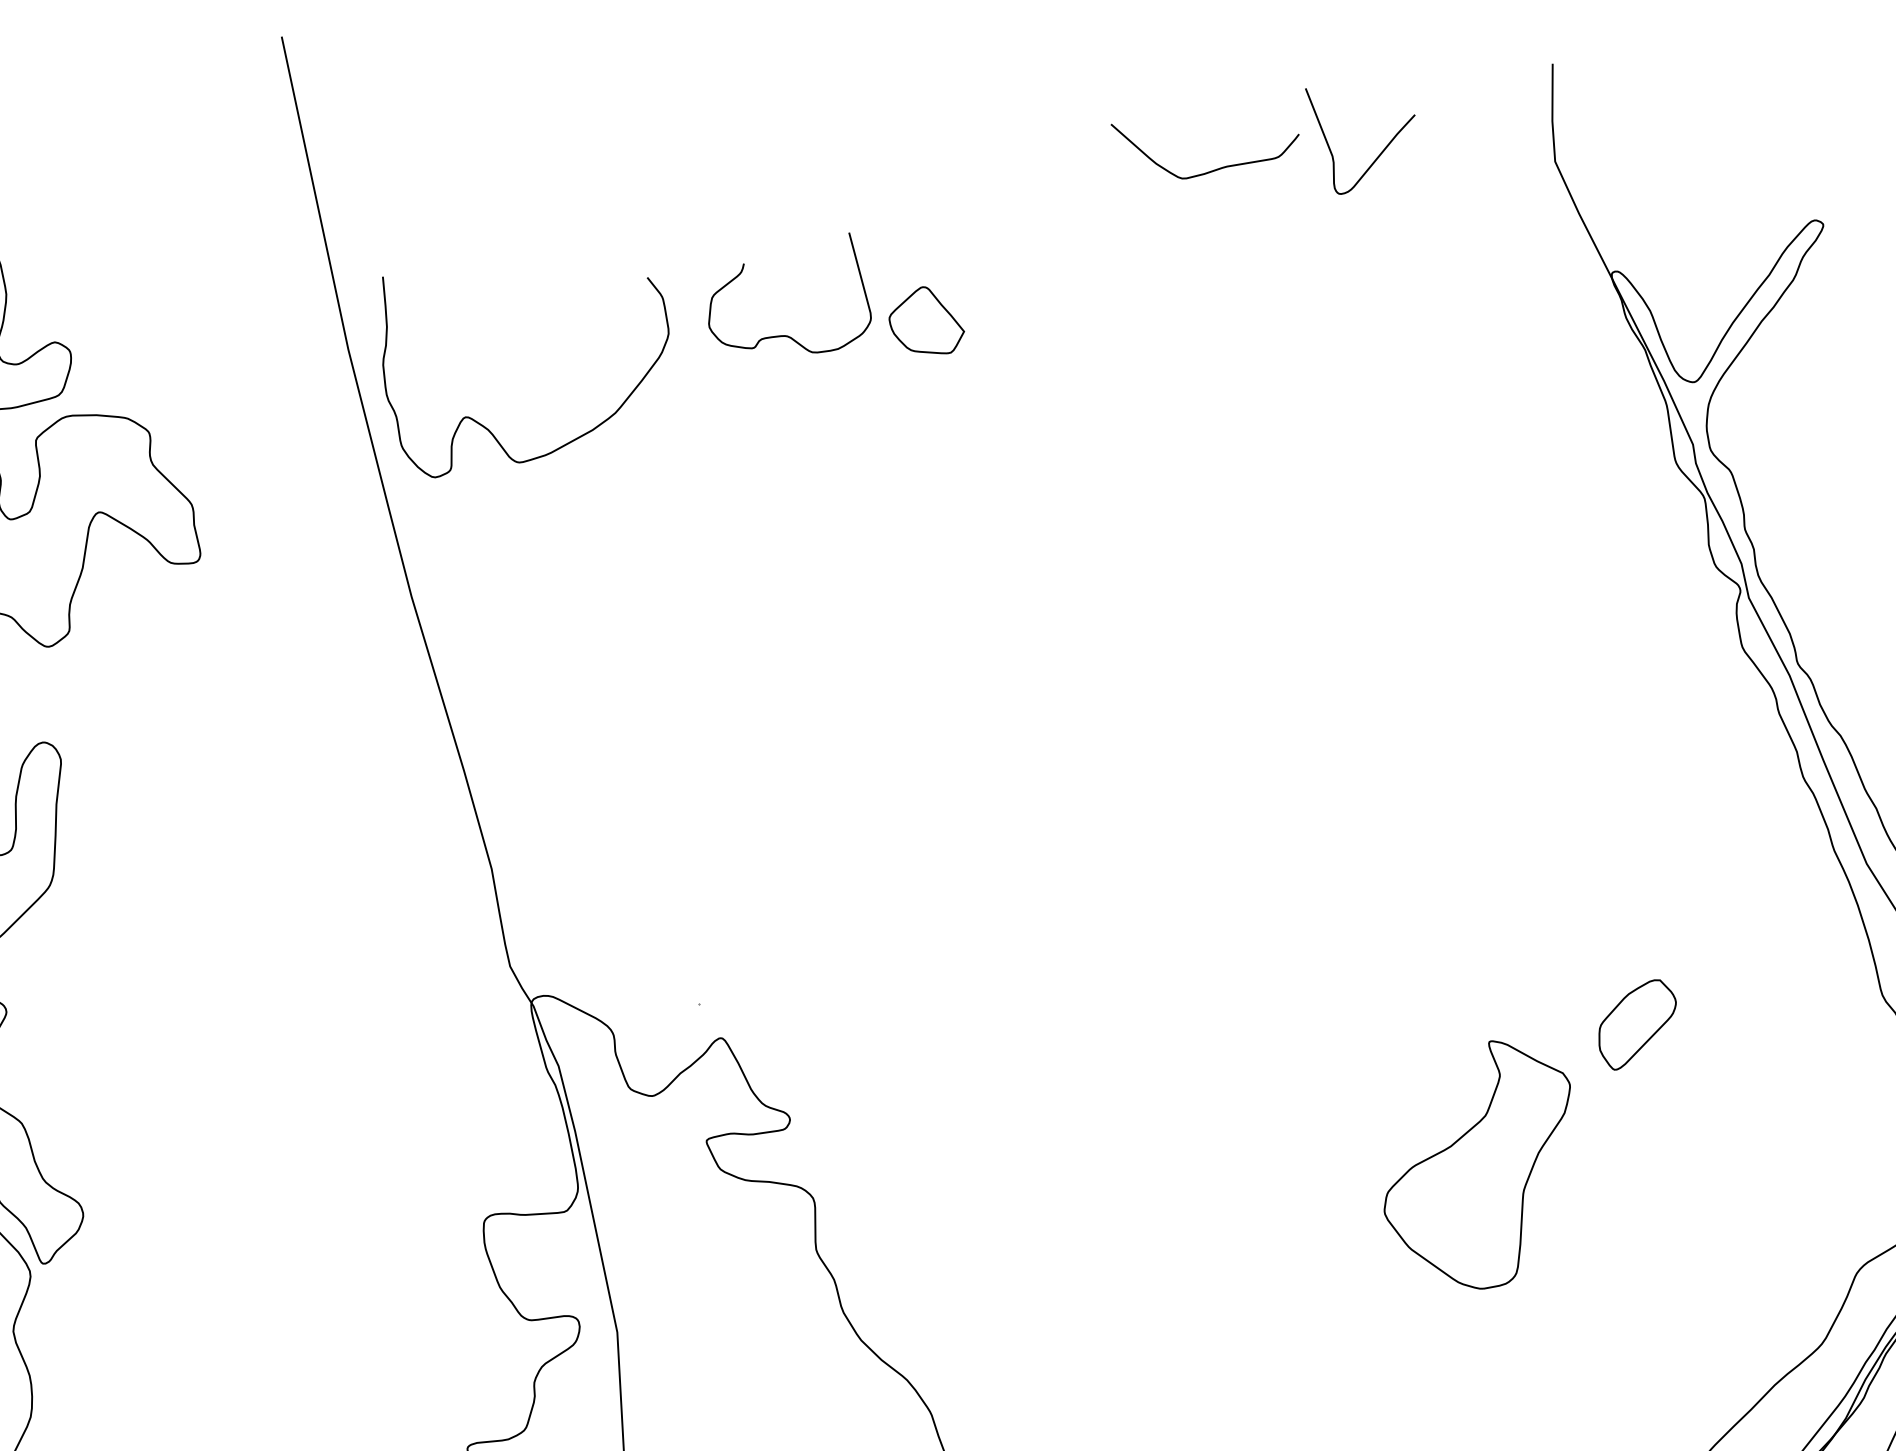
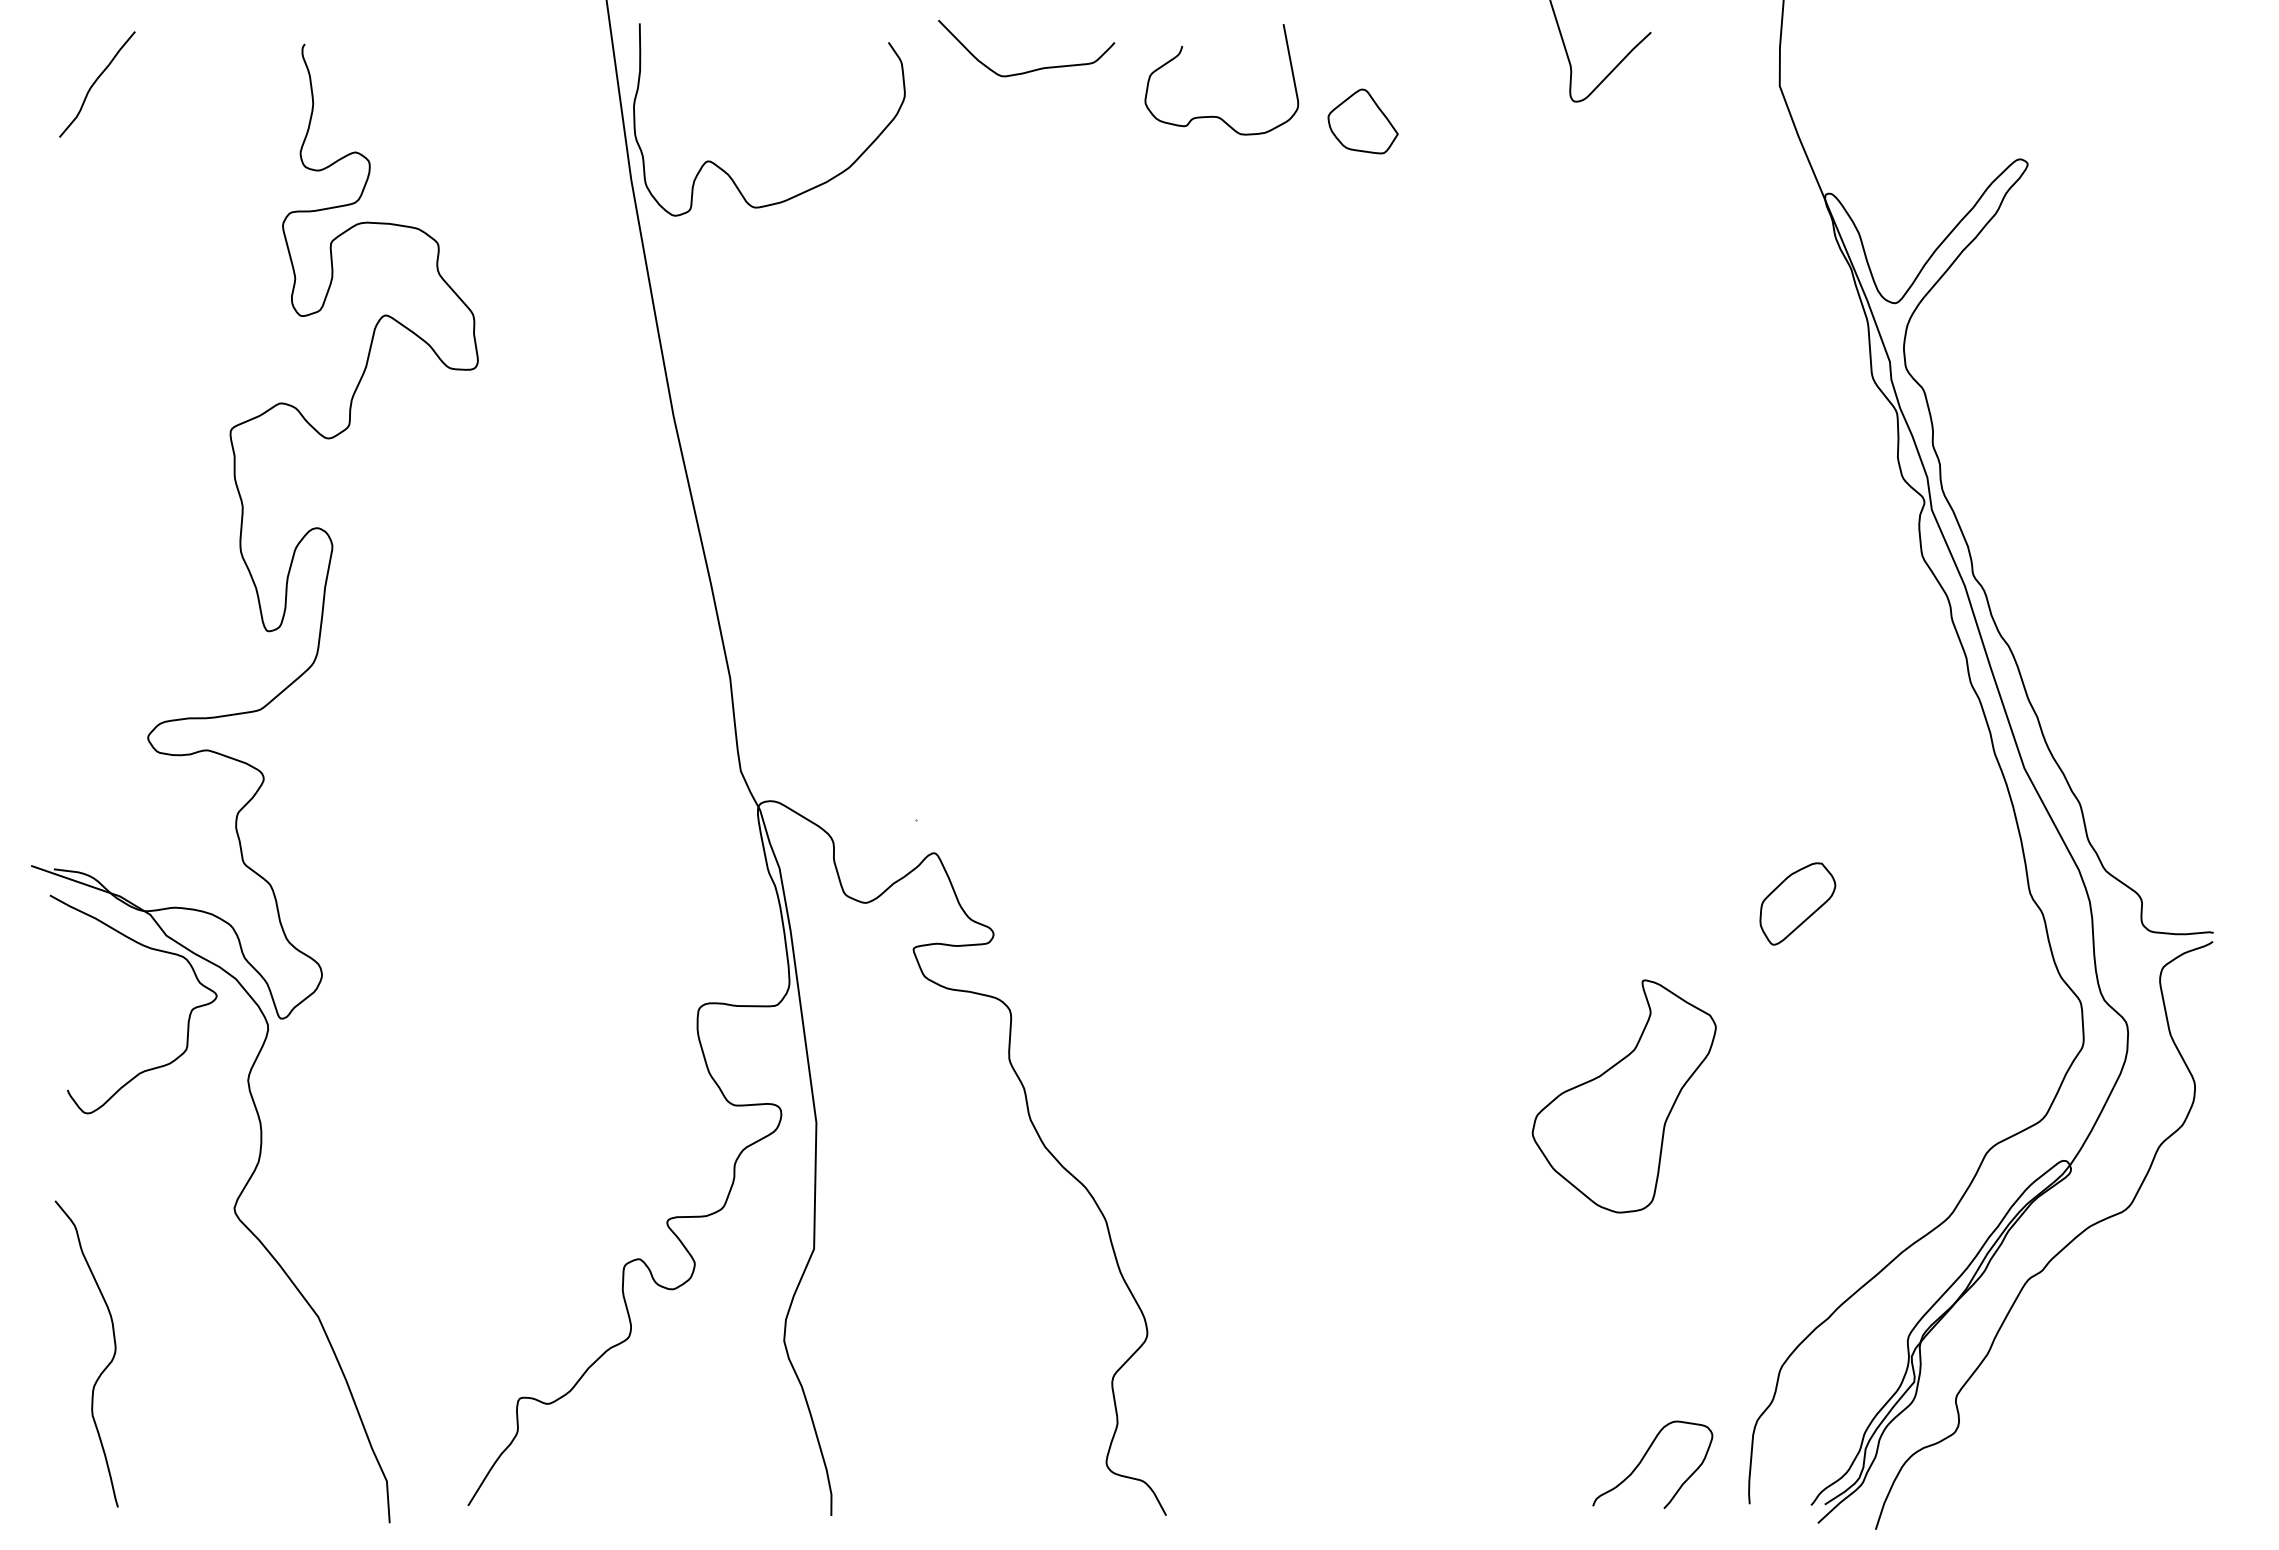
curve: (1215, 168) -> (1033, 69), moved
part: (925, 320) -> (1362, 121), moved
curve: (781, 334) -> (1212, 115), moved
curve: (487, 427) -> (727, 172), moved
part: (1477, 1165) -> (1623, 1096), moved

